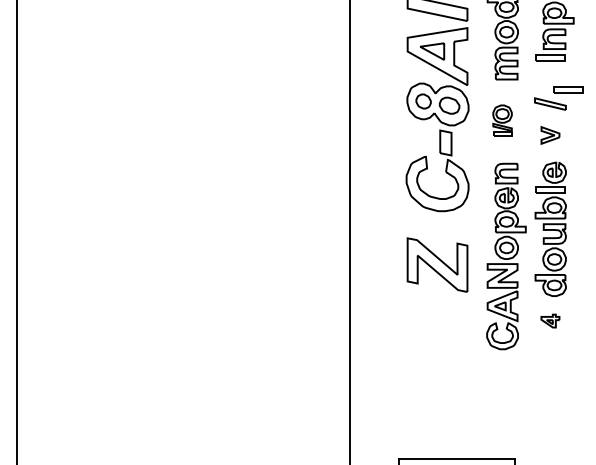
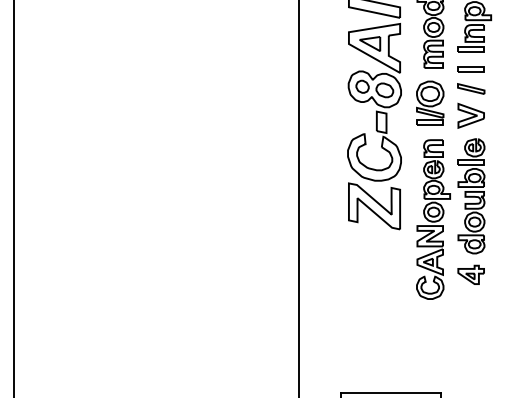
part: (568, 89) -> (471, 68), moved
part: (502, 120) -> (430, 103), size x1.67
part: (550, 135) -> (471, 115), size x1.67
part: (437, 264) -> (374, 205), moved
part: (550, 320) -> (471, 274), size x1.67

